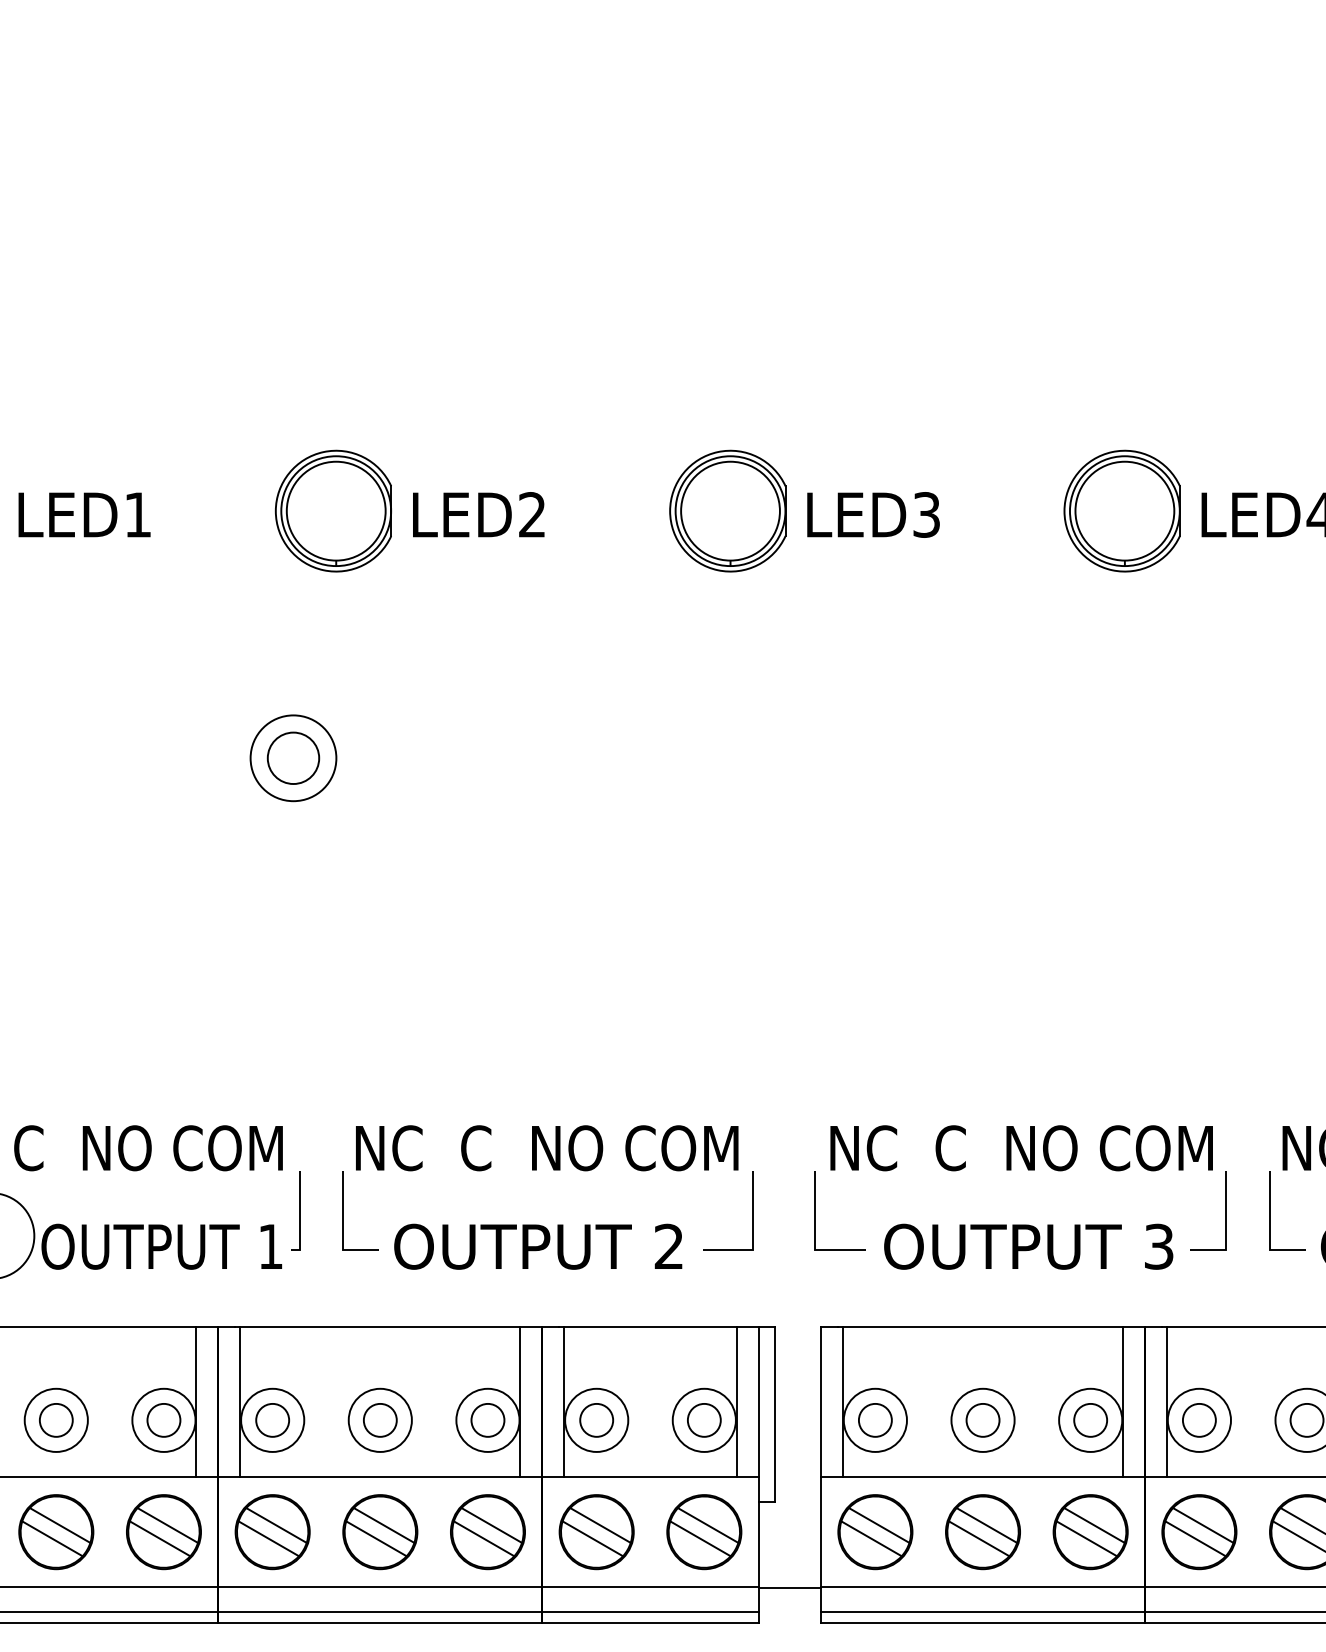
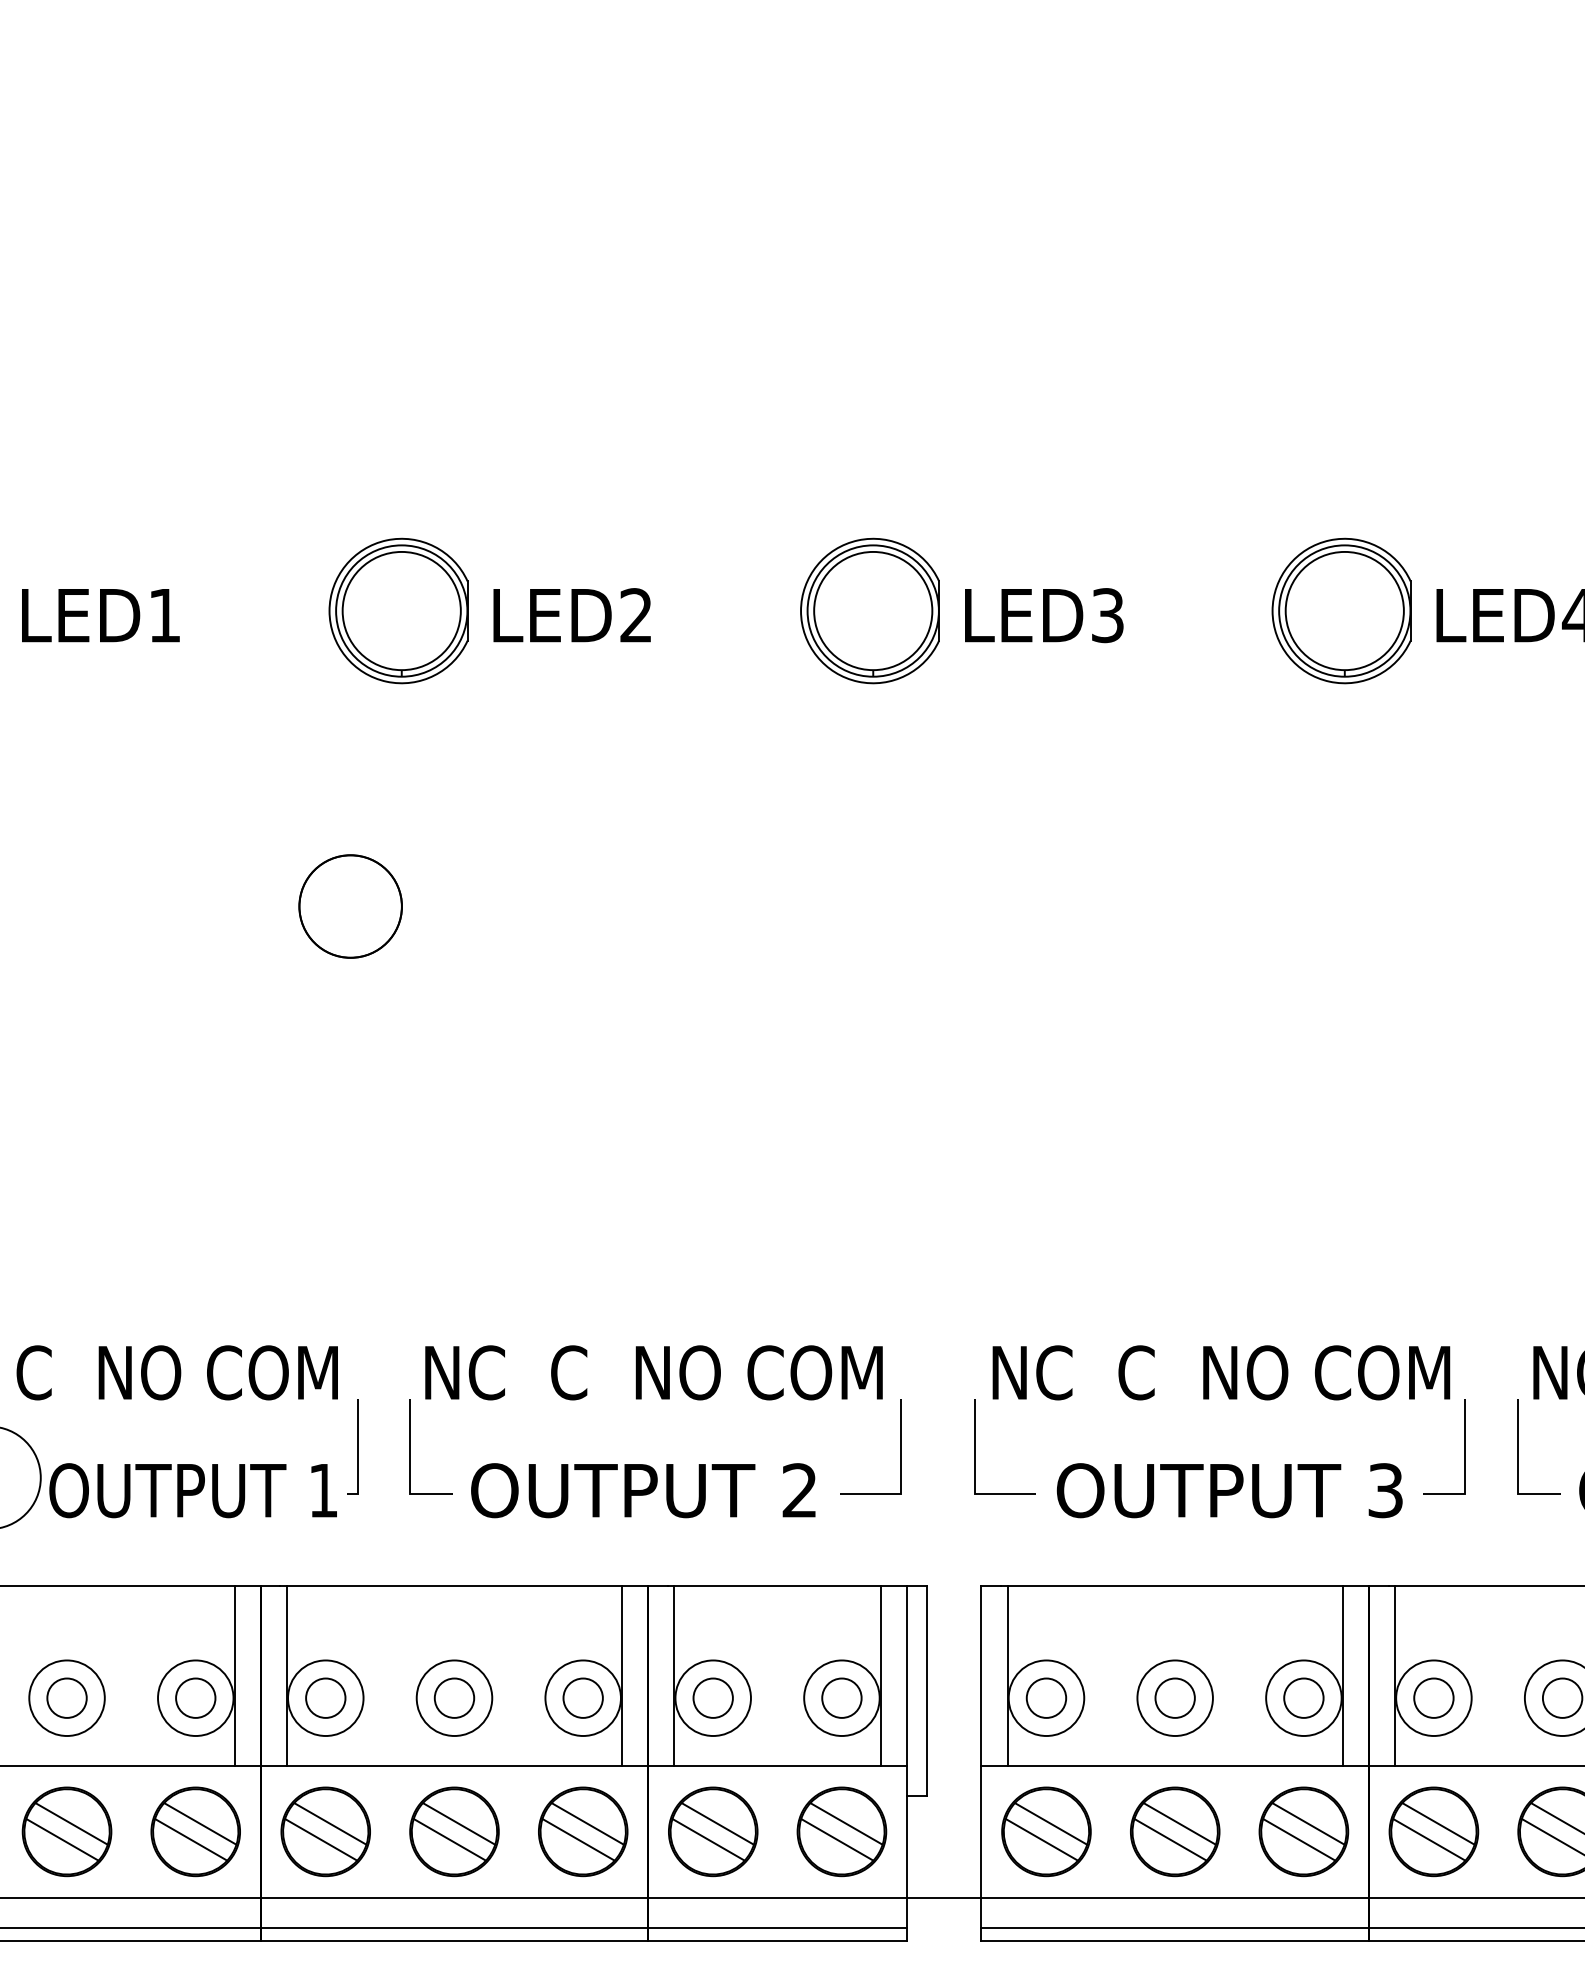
circle: (293, 758) -> (350, 906), size x1.67

